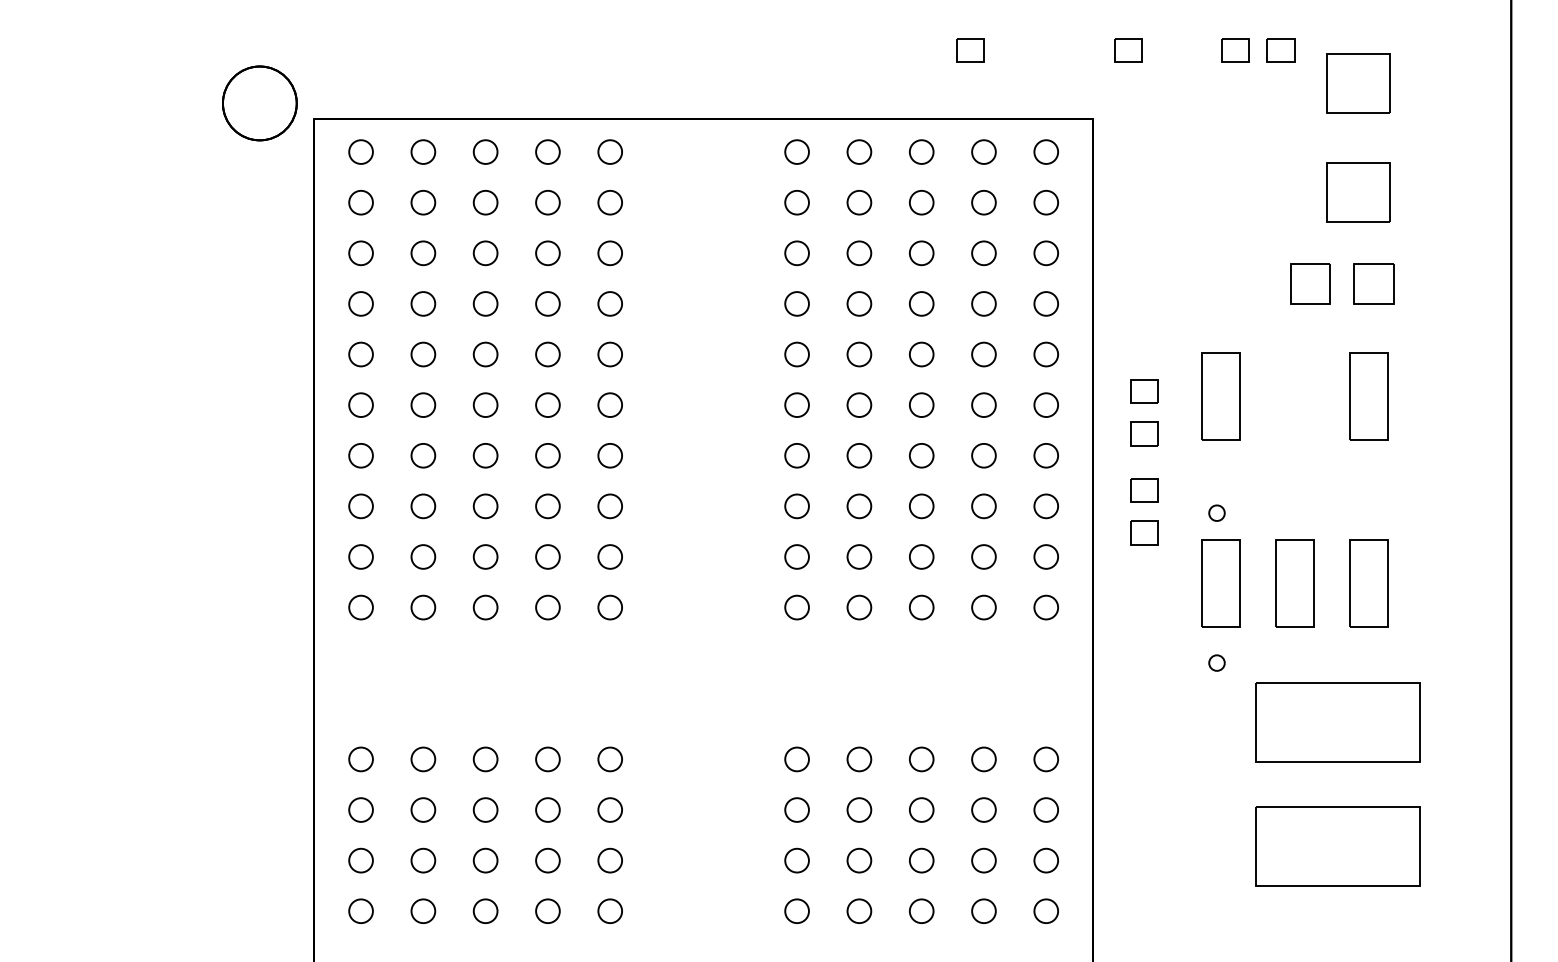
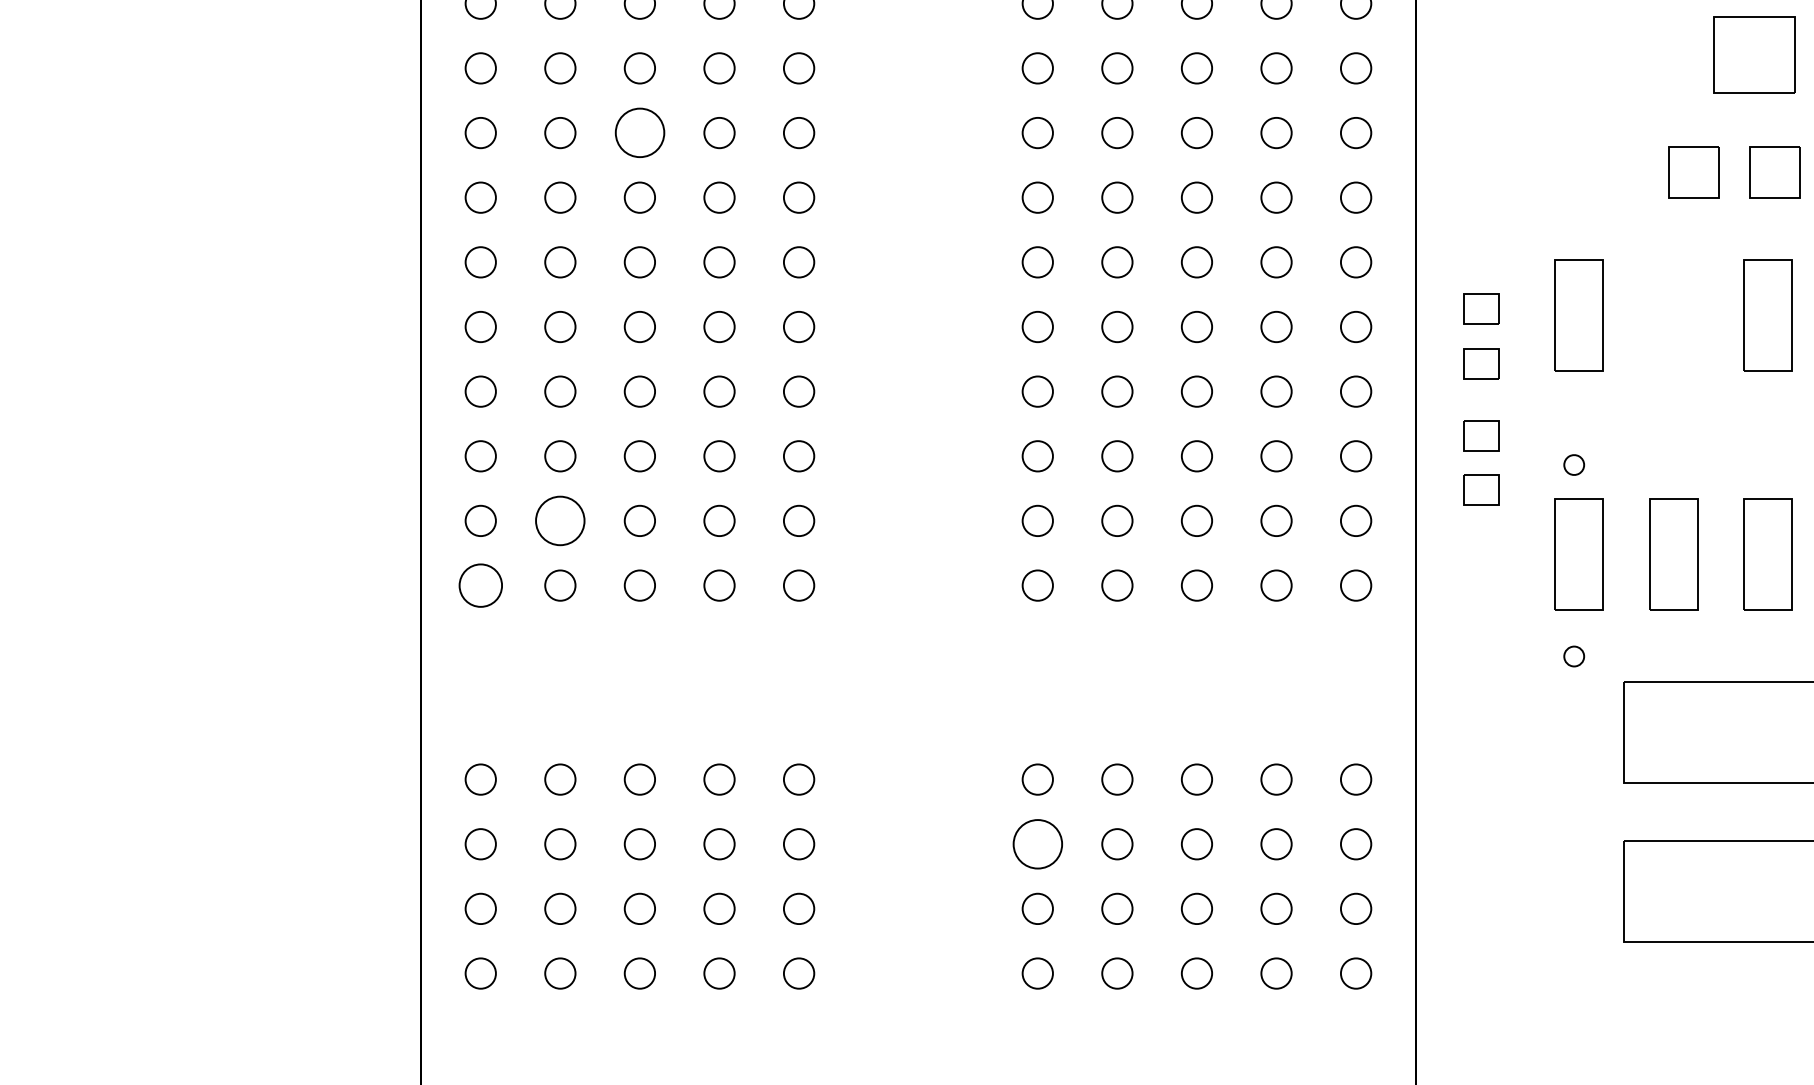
circle: (485, 253) -> (639, 133), size x1.6
circle: (423, 556) -> (560, 520), size x1.6
circle: (360, 607) -> (480, 585), size x1.4
circle: (796, 809) -> (1037, 843), size x1.6

